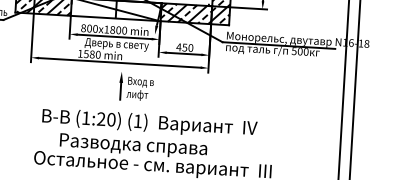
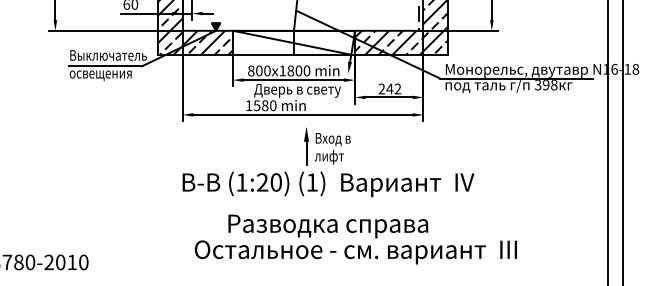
text: (184, 47) -> (389, 88), 450 -> 242
text: (300, 51) -> (546, 85), 500 -> 398
text: (149, 123) -> (328, 184), moved

